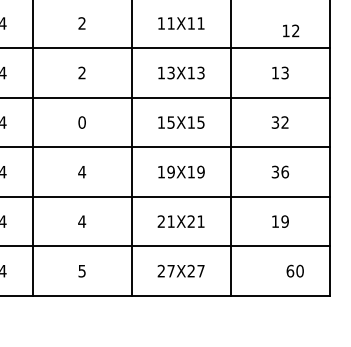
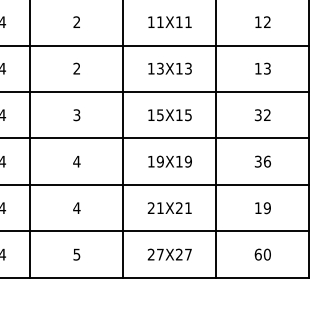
text: (290, 30) -> (262, 21), moved
text: (81, 122) -> (76, 115), 0 -> 3
text: (294, 271) -> (262, 254), moved

